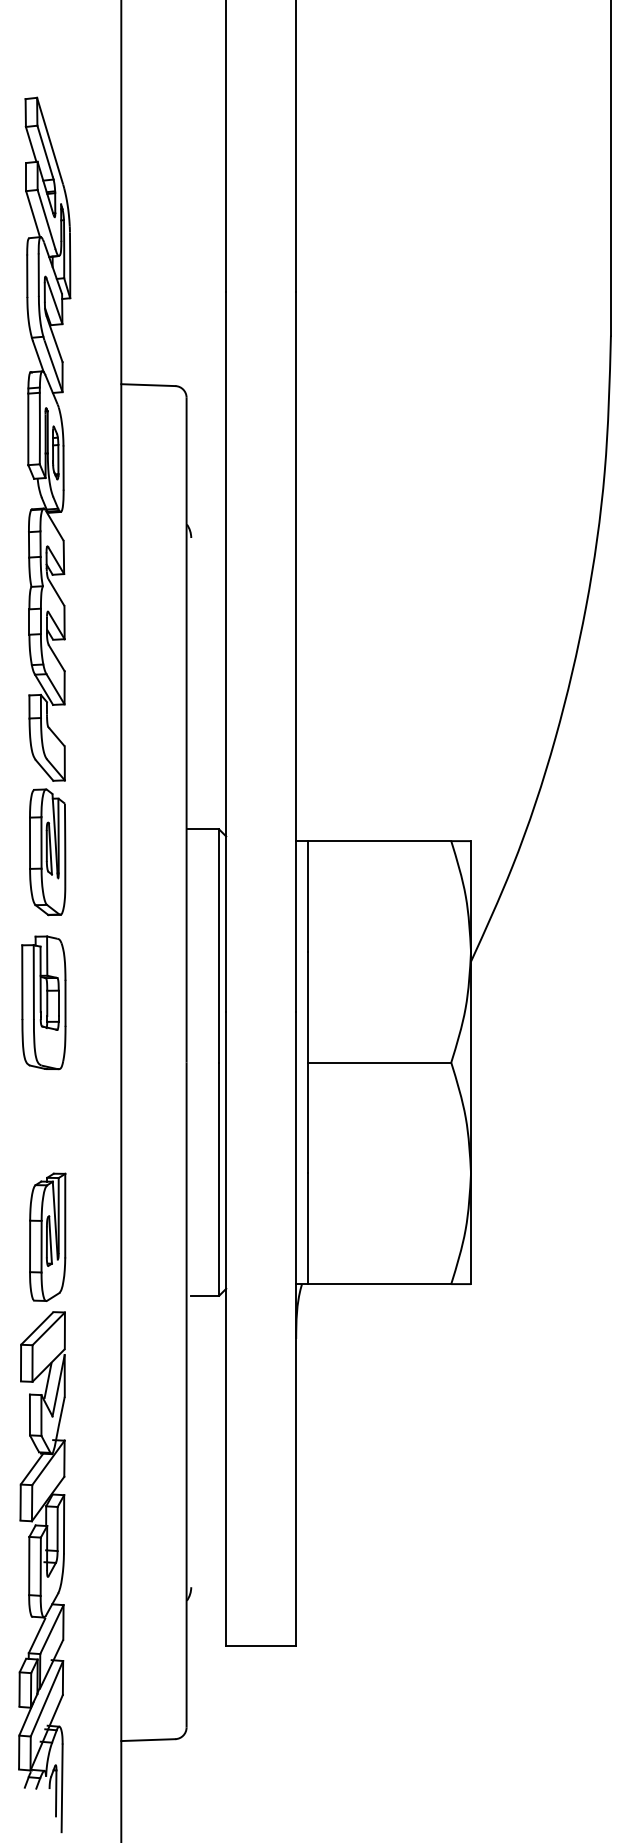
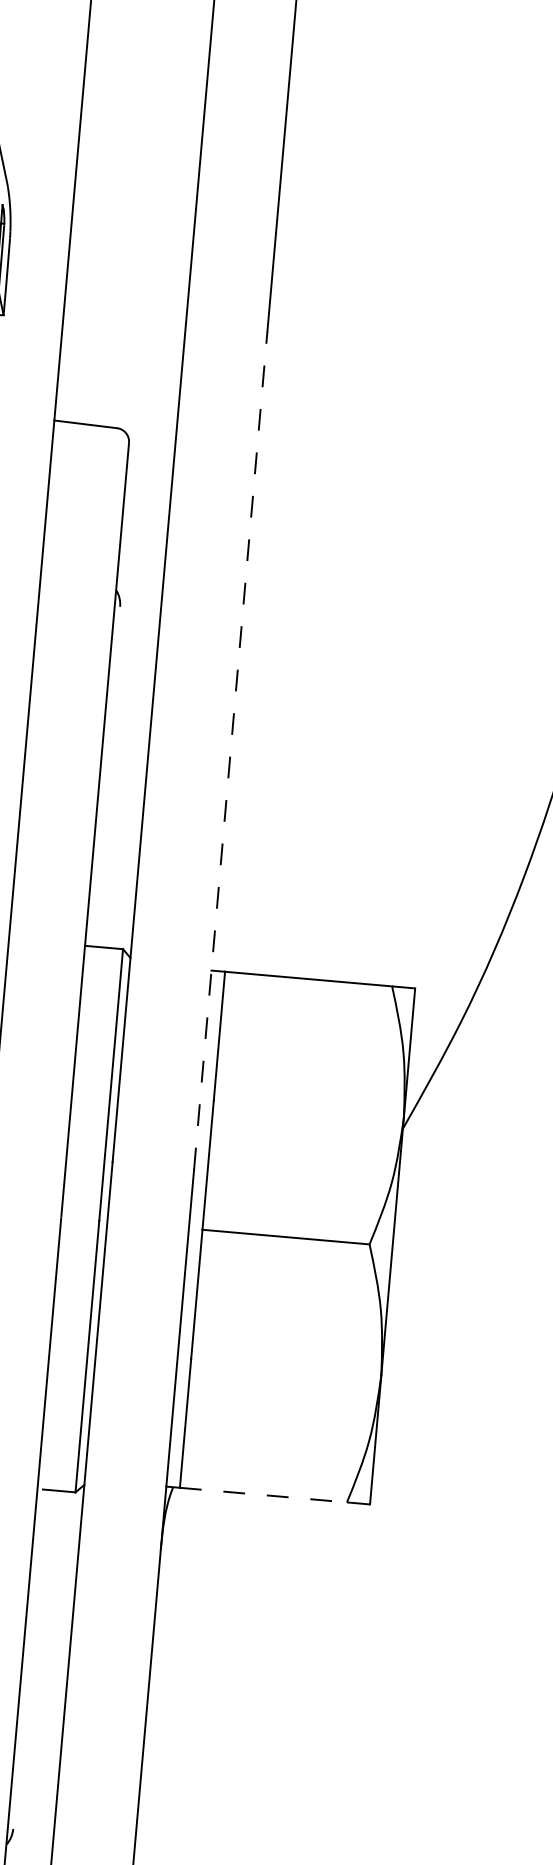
line: (296, 652) -> (231, 750), solid -> dashed
line: (379, 1284) -> (263, 1495), solid -> dashed

